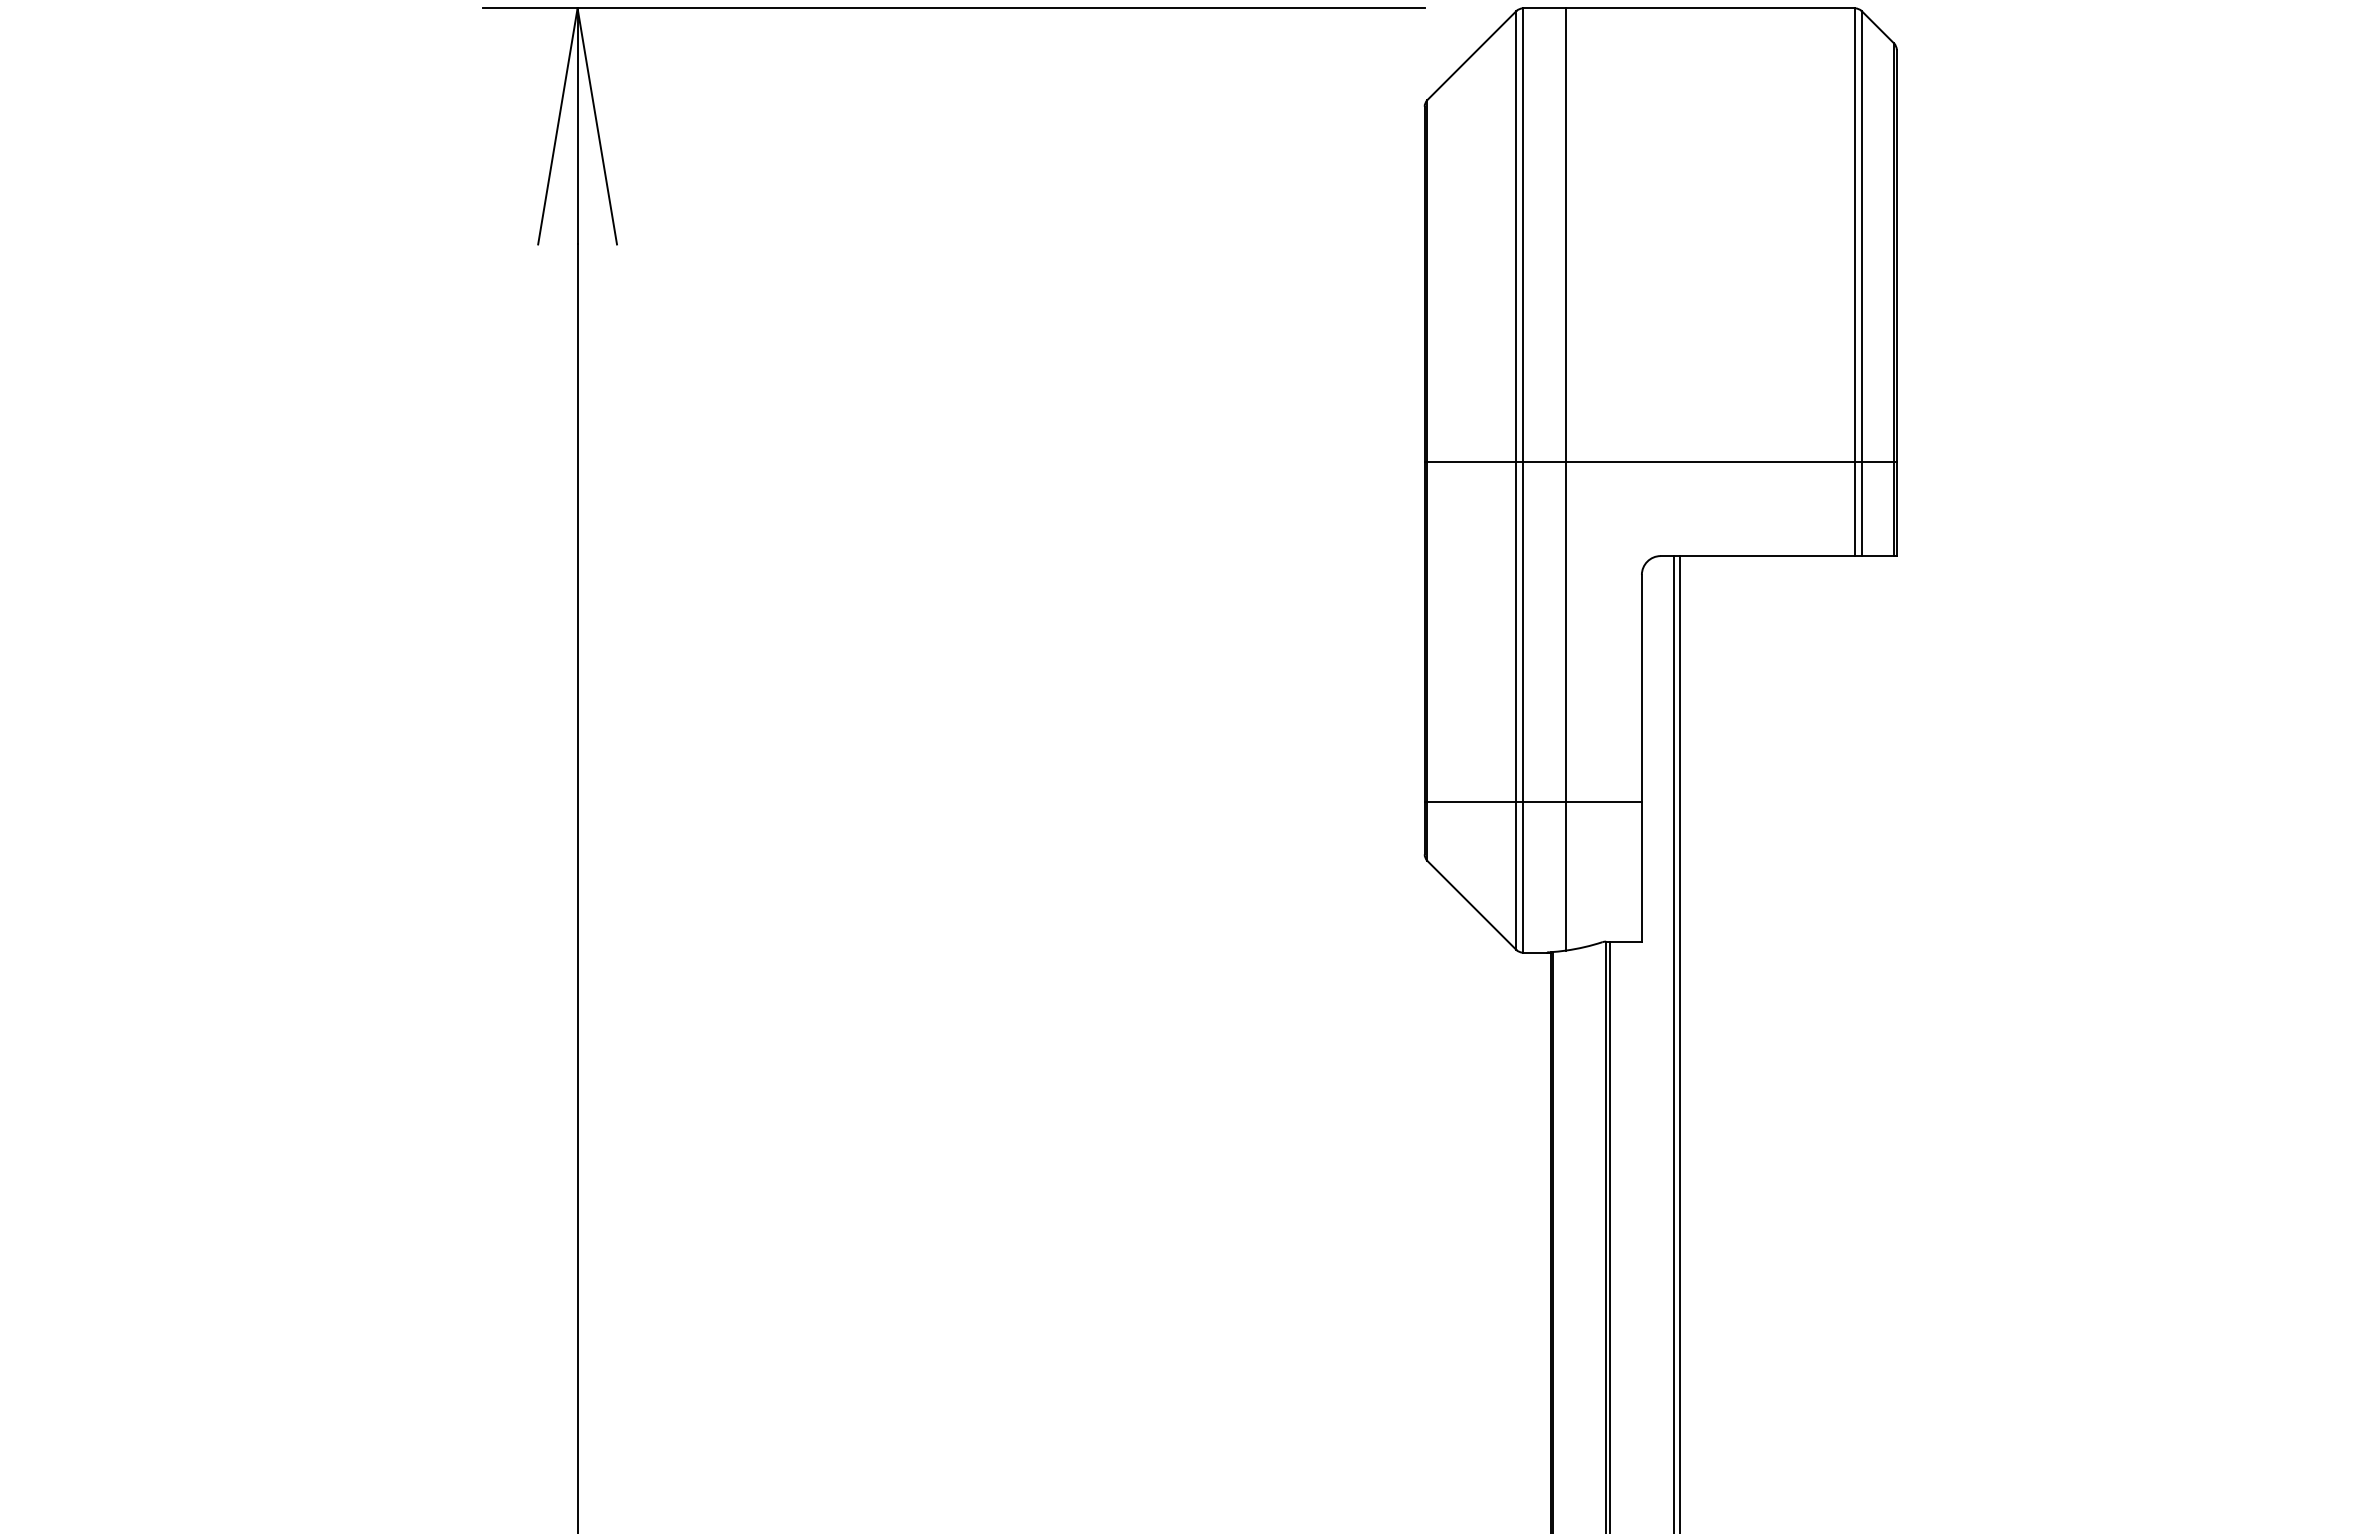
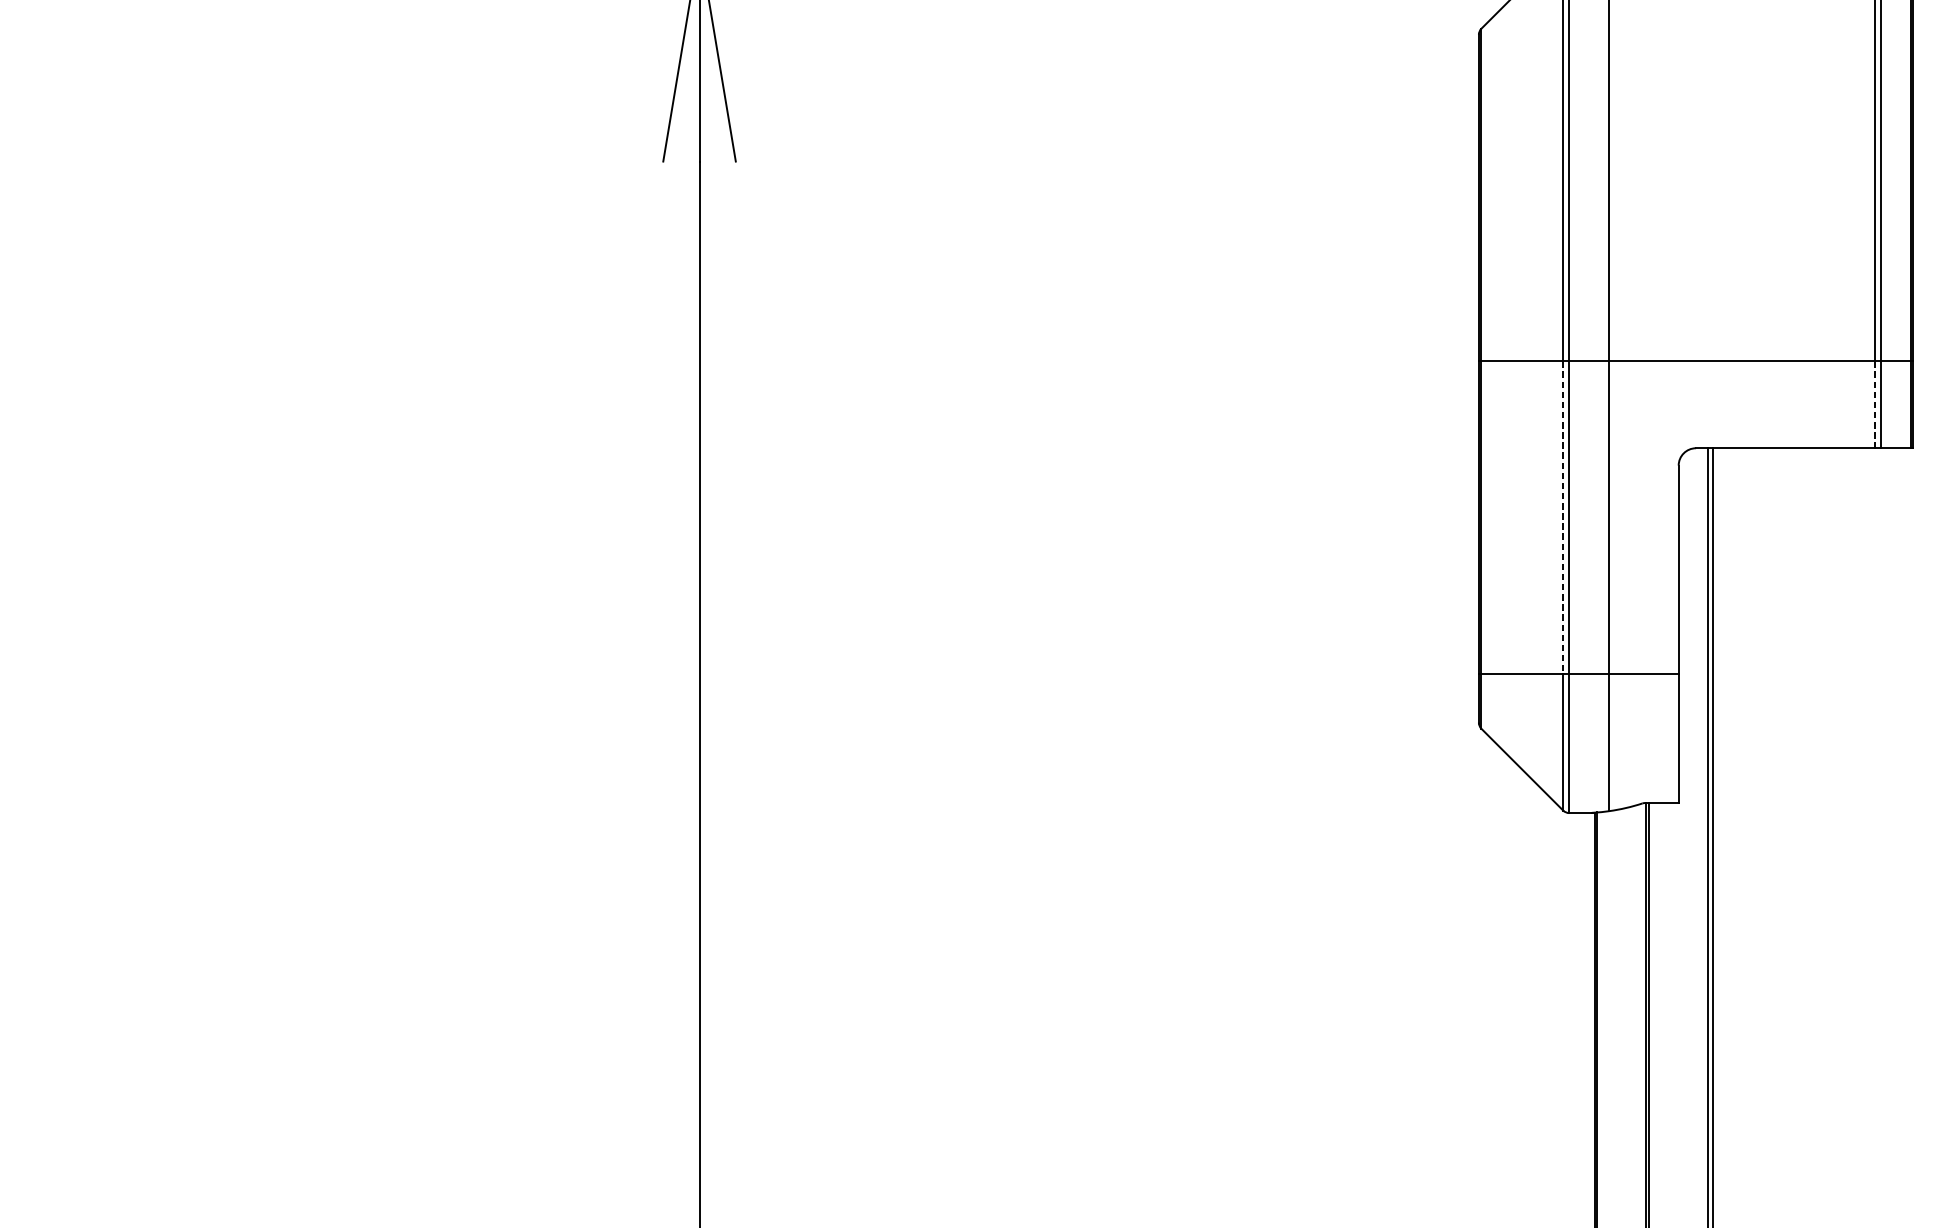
line: (1855, 509) -> (1875, 405), solid -> dashed
line: (1516, 631) -> (1563, 517), solid -> dashed

